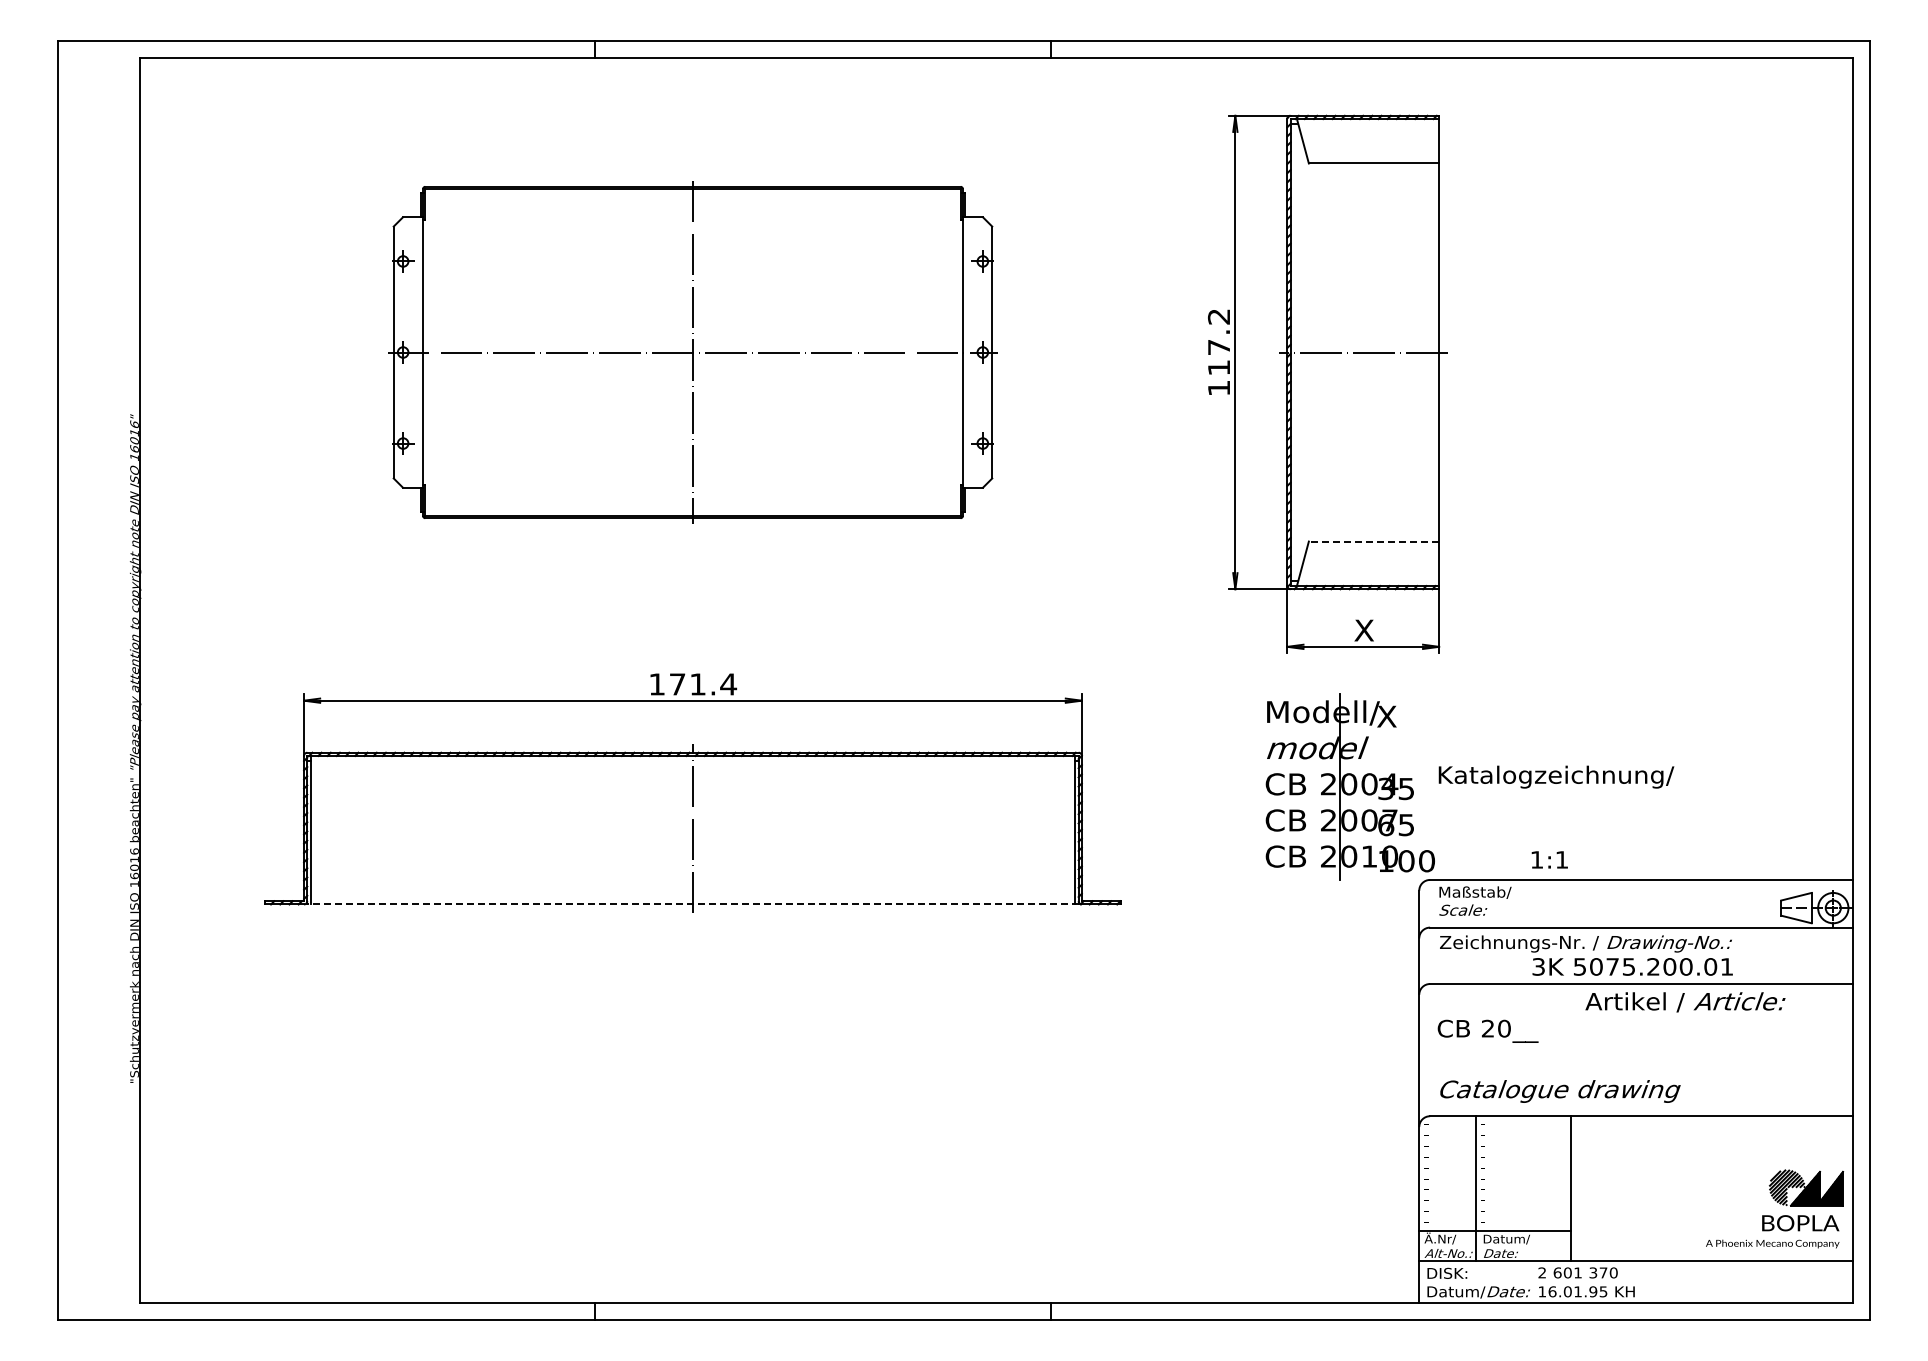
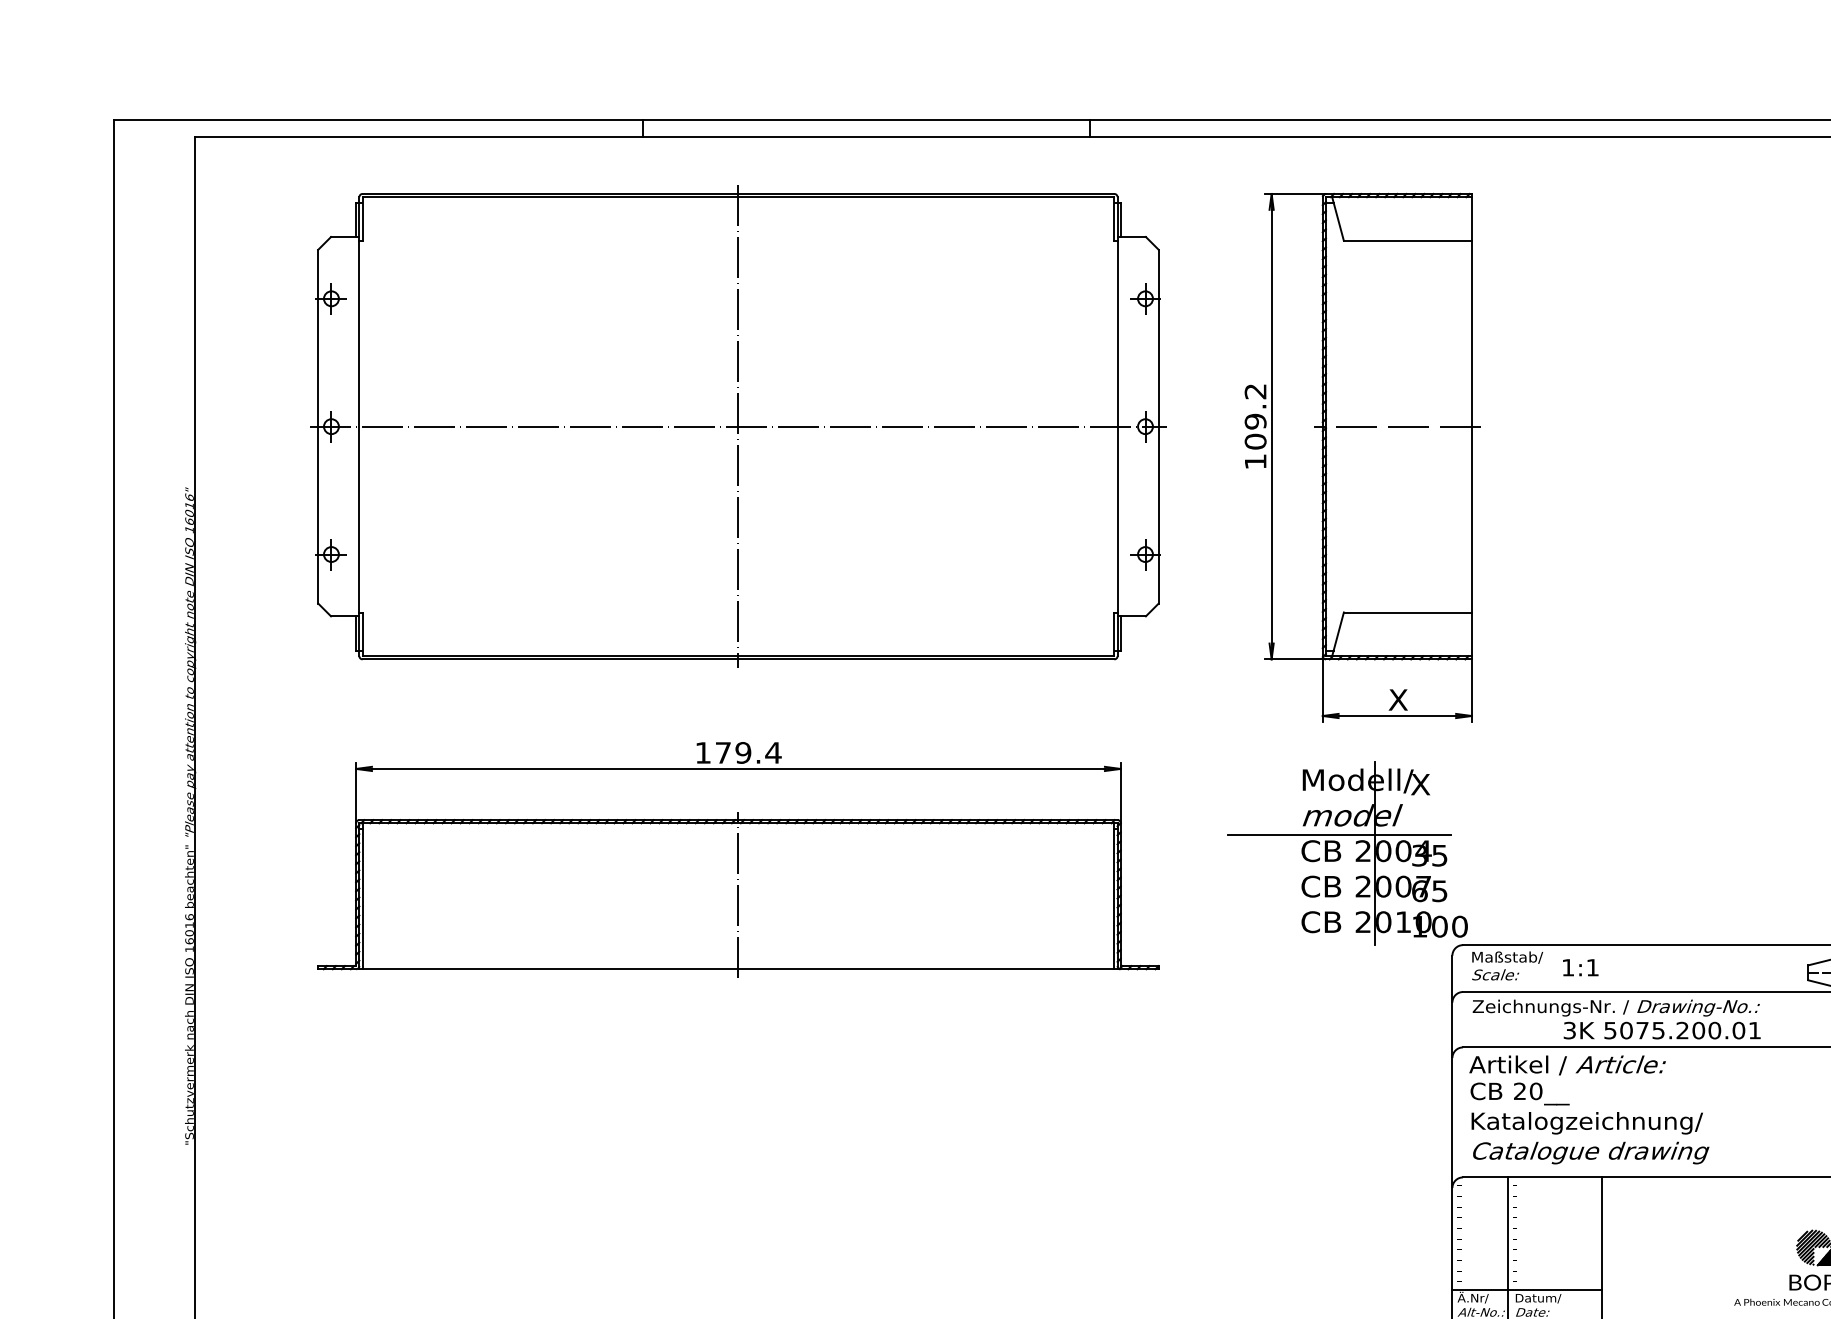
part: (692, 352) -> (737, 426), size x1.43
text: (1219, 357) -> (1256, 431), 117.2 -> 109.2
line: (1373, 541) -> (1407, 612), dashed -> solid
text: (697, 684) -> (742, 753), 171.4 -> 179.4
line: (1304, 767) -> (1339, 834), added
text: (1556, 776) -> (1587, 1122), moved
text: (1549, 859) -> (1580, 967), moved
line: (692, 904) -> (737, 969), dashed -> solid
text: (1685, 1002) -> (1567, 1065), moved

